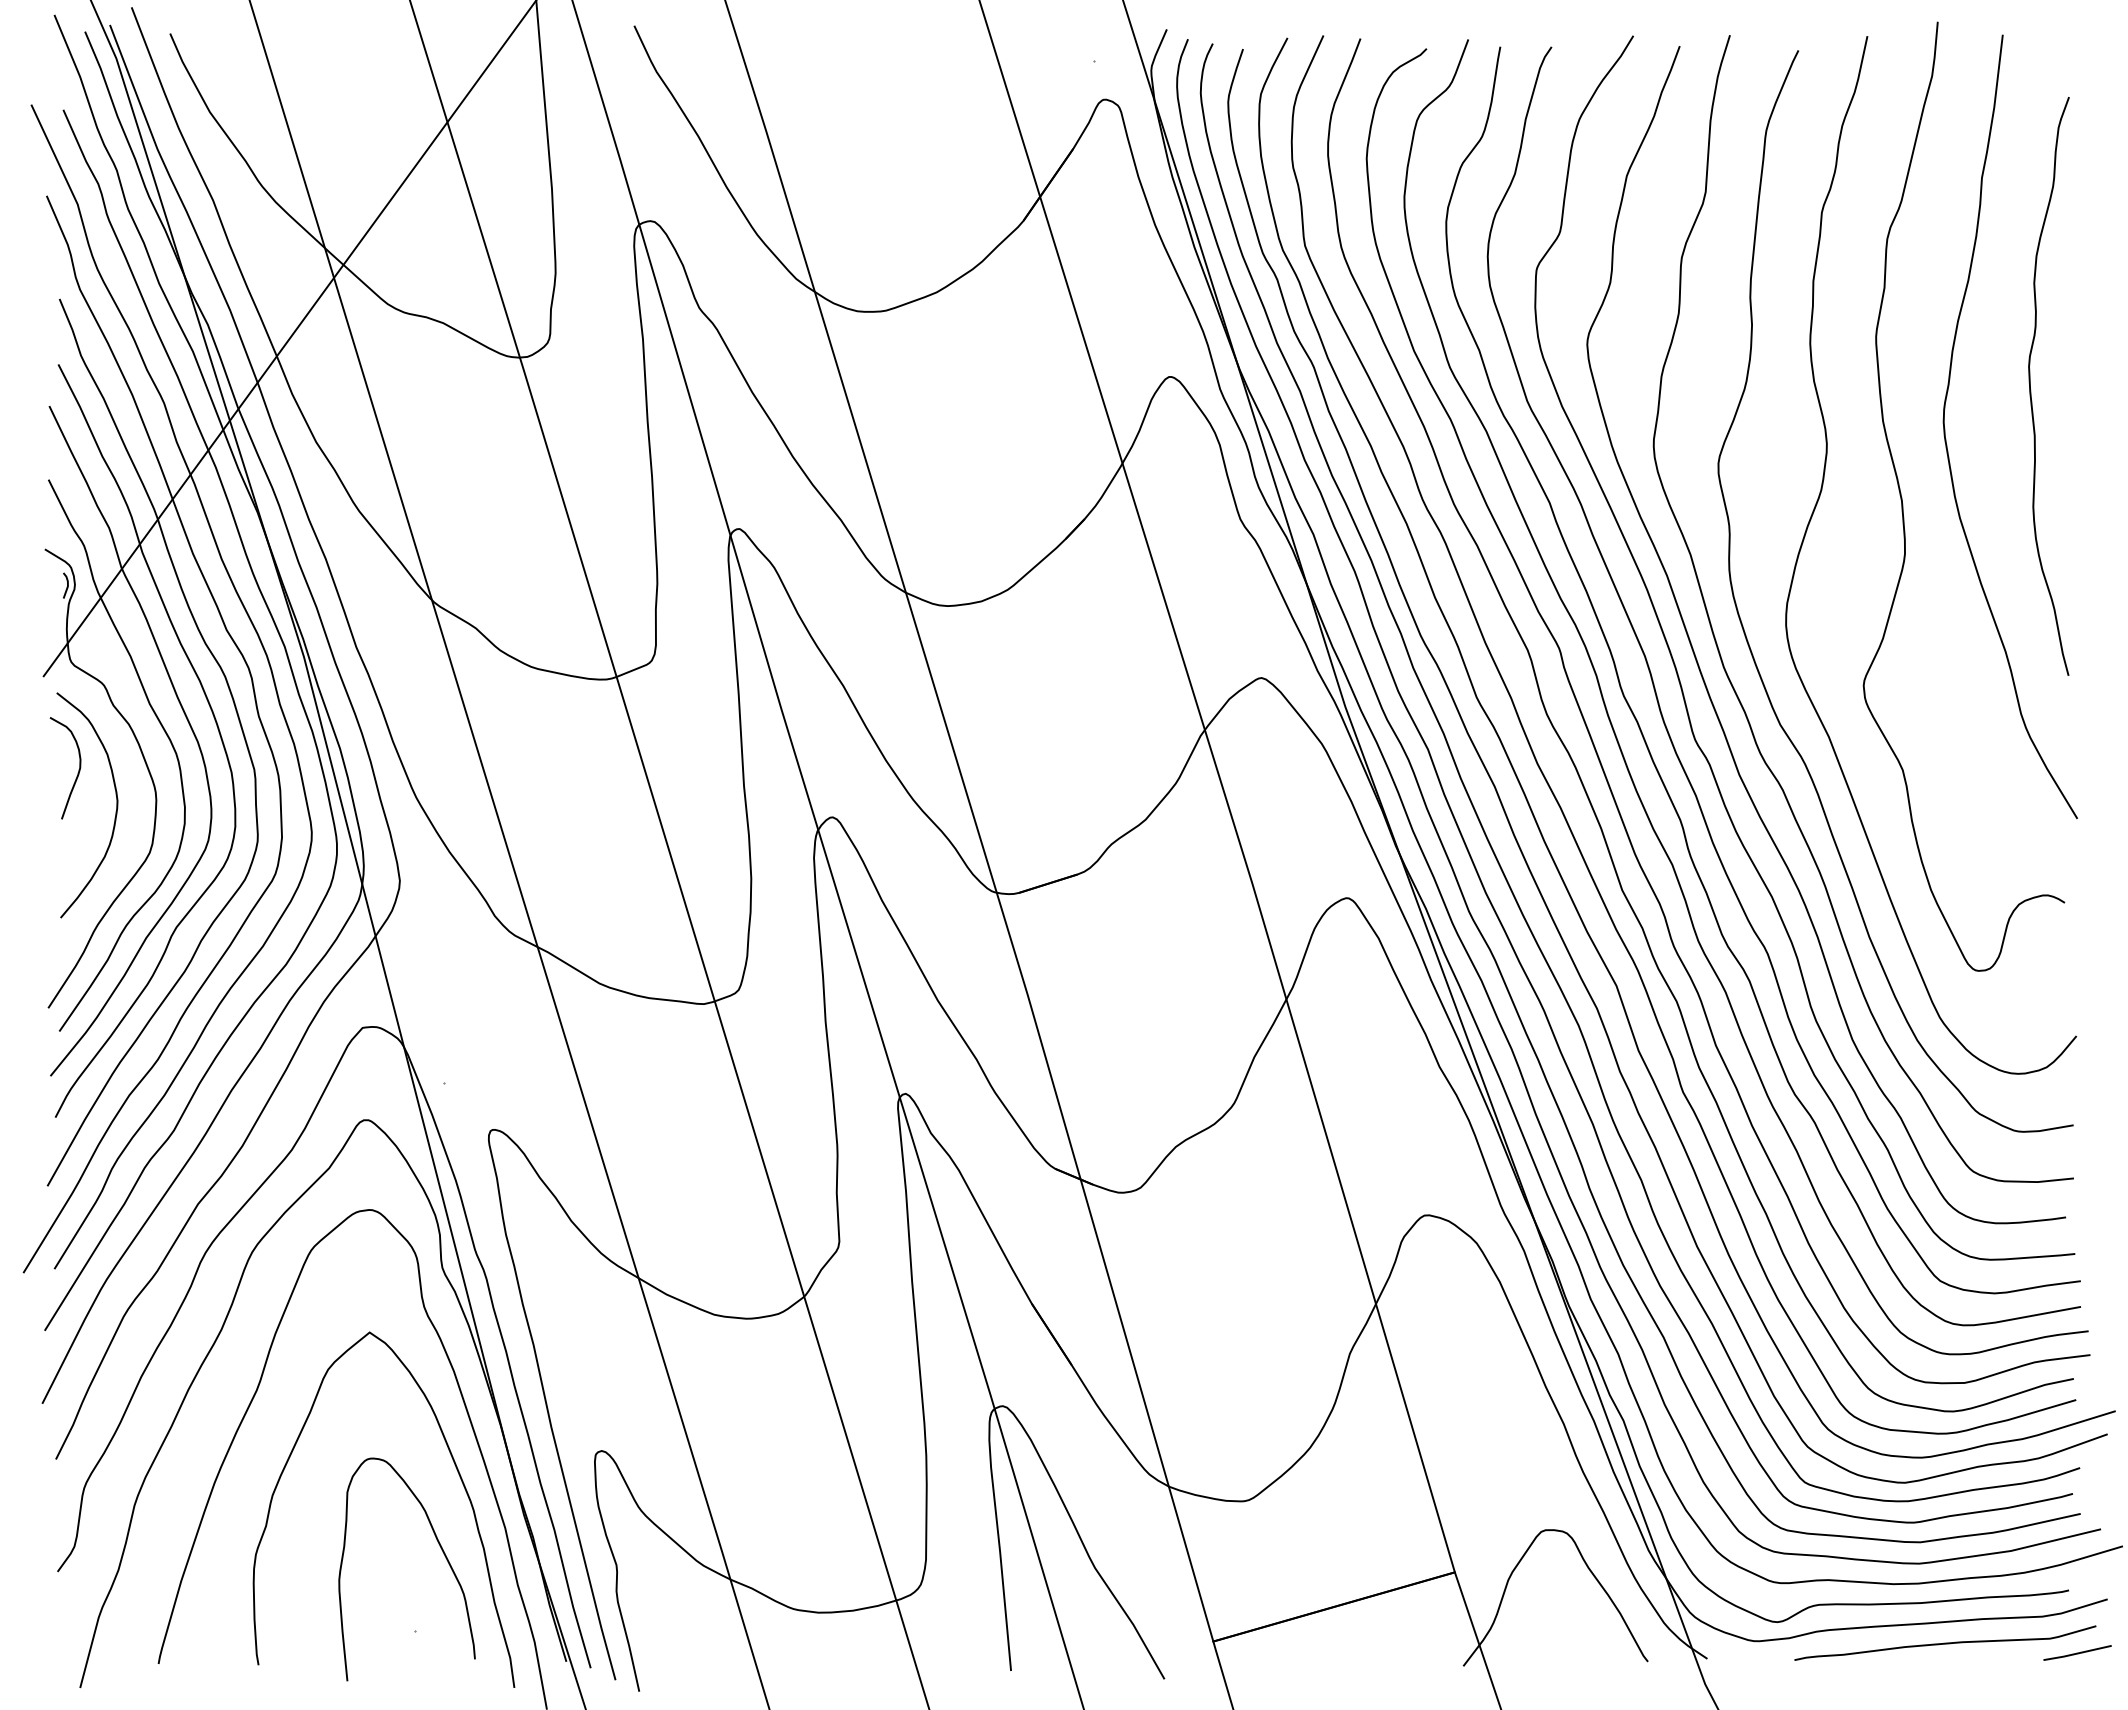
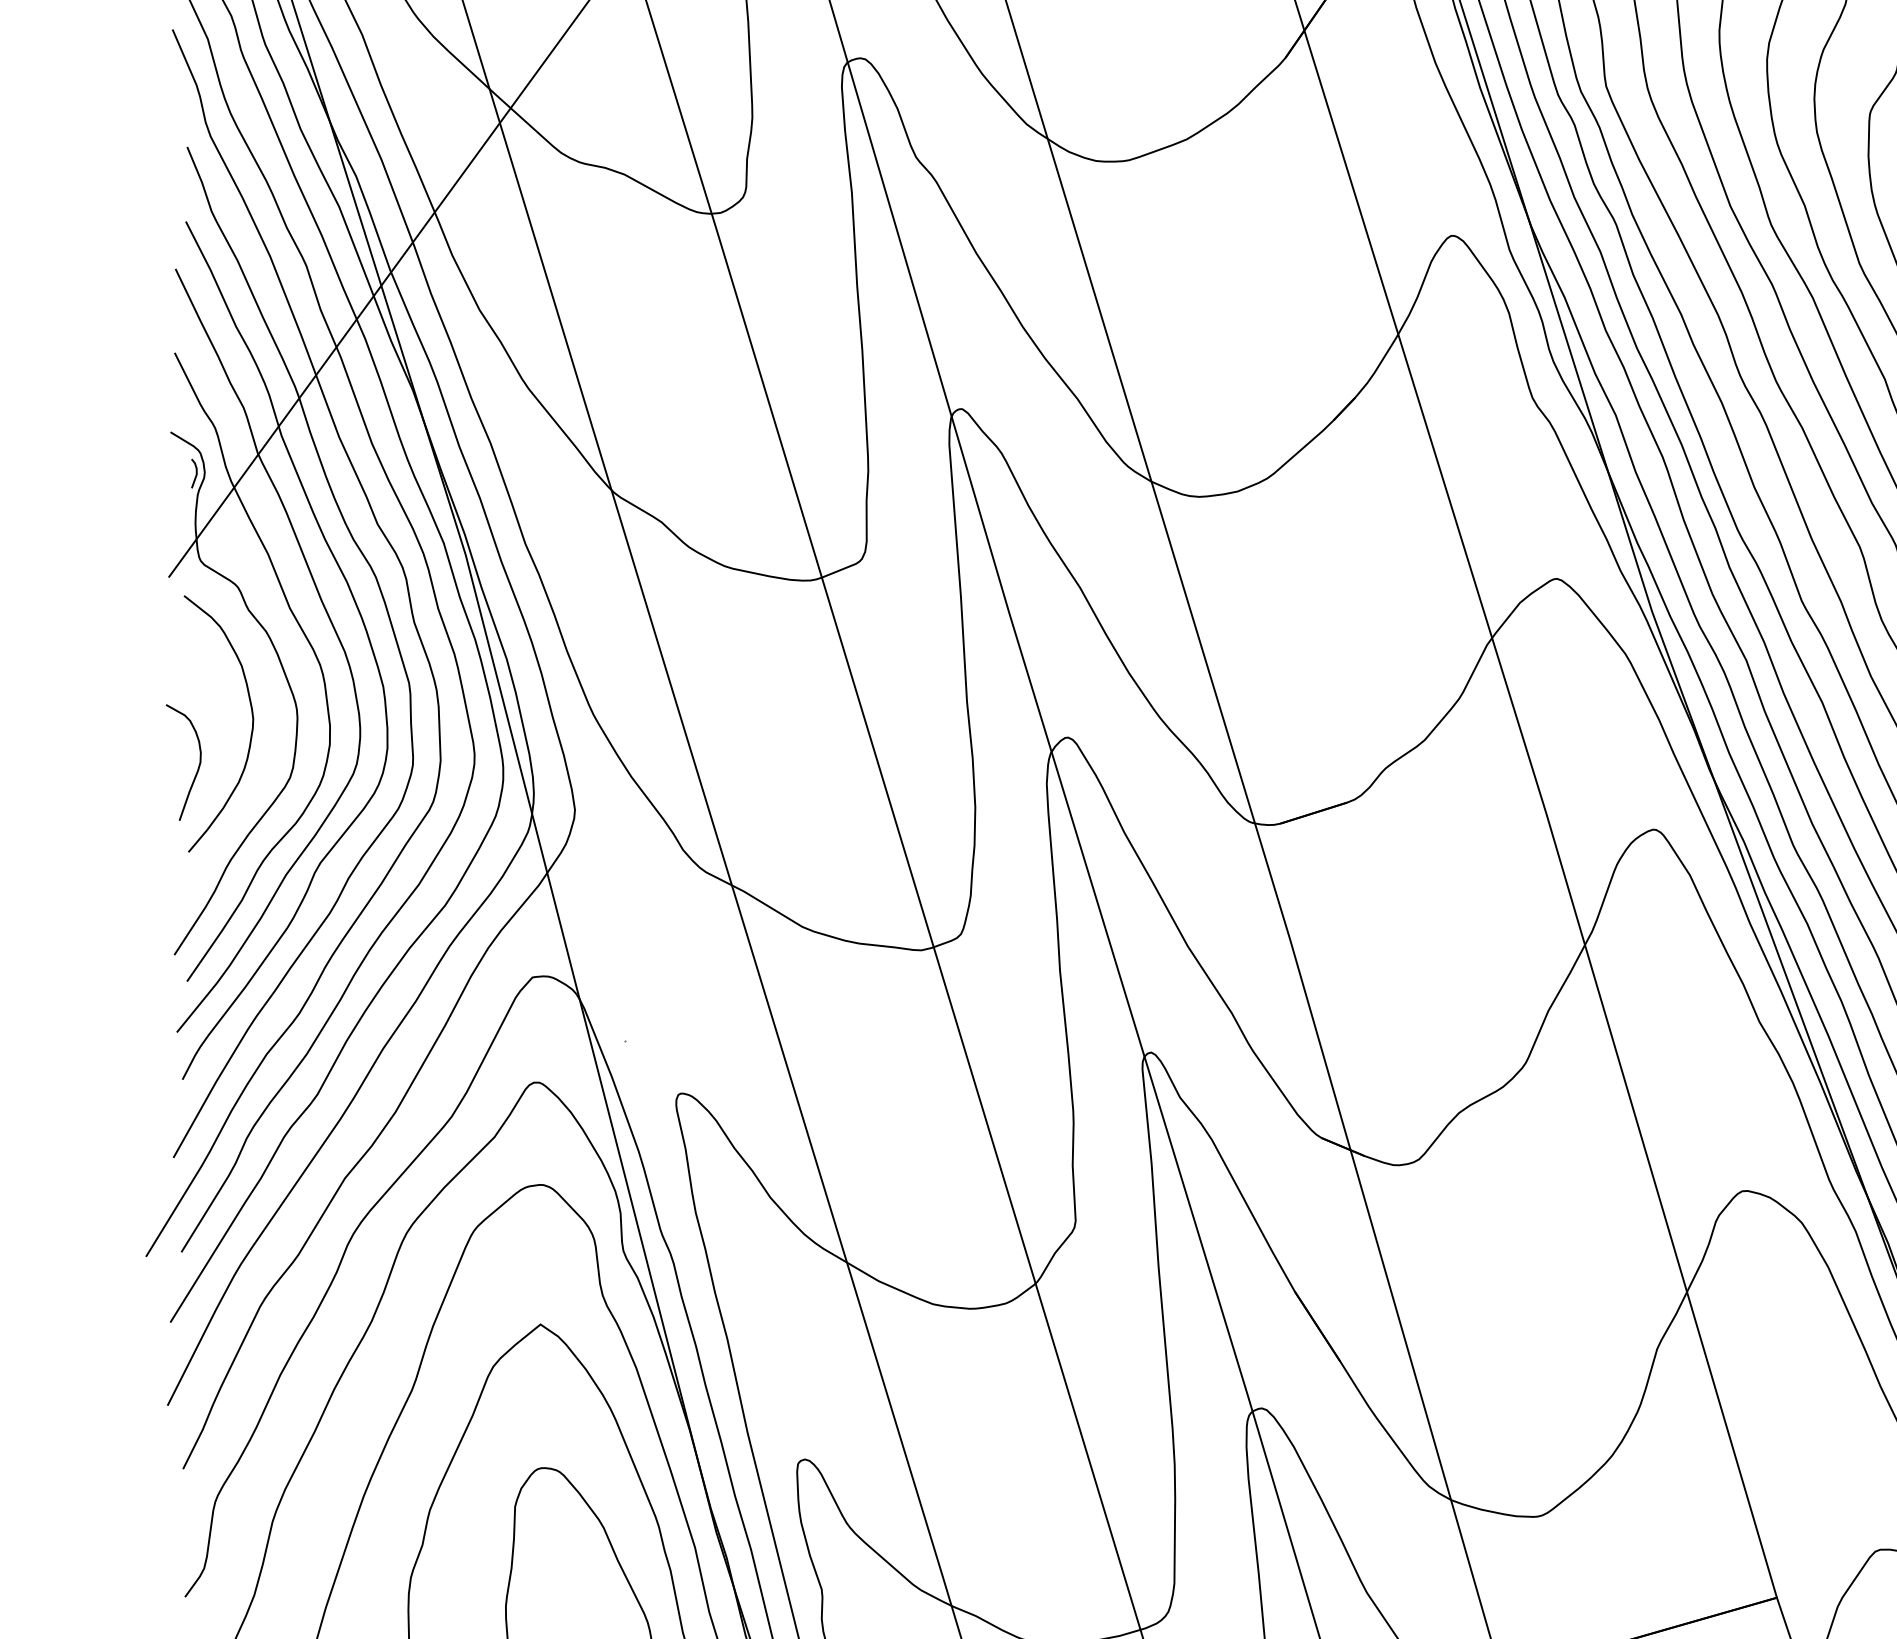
curve: (77, 773) -> (197, 768), moved

